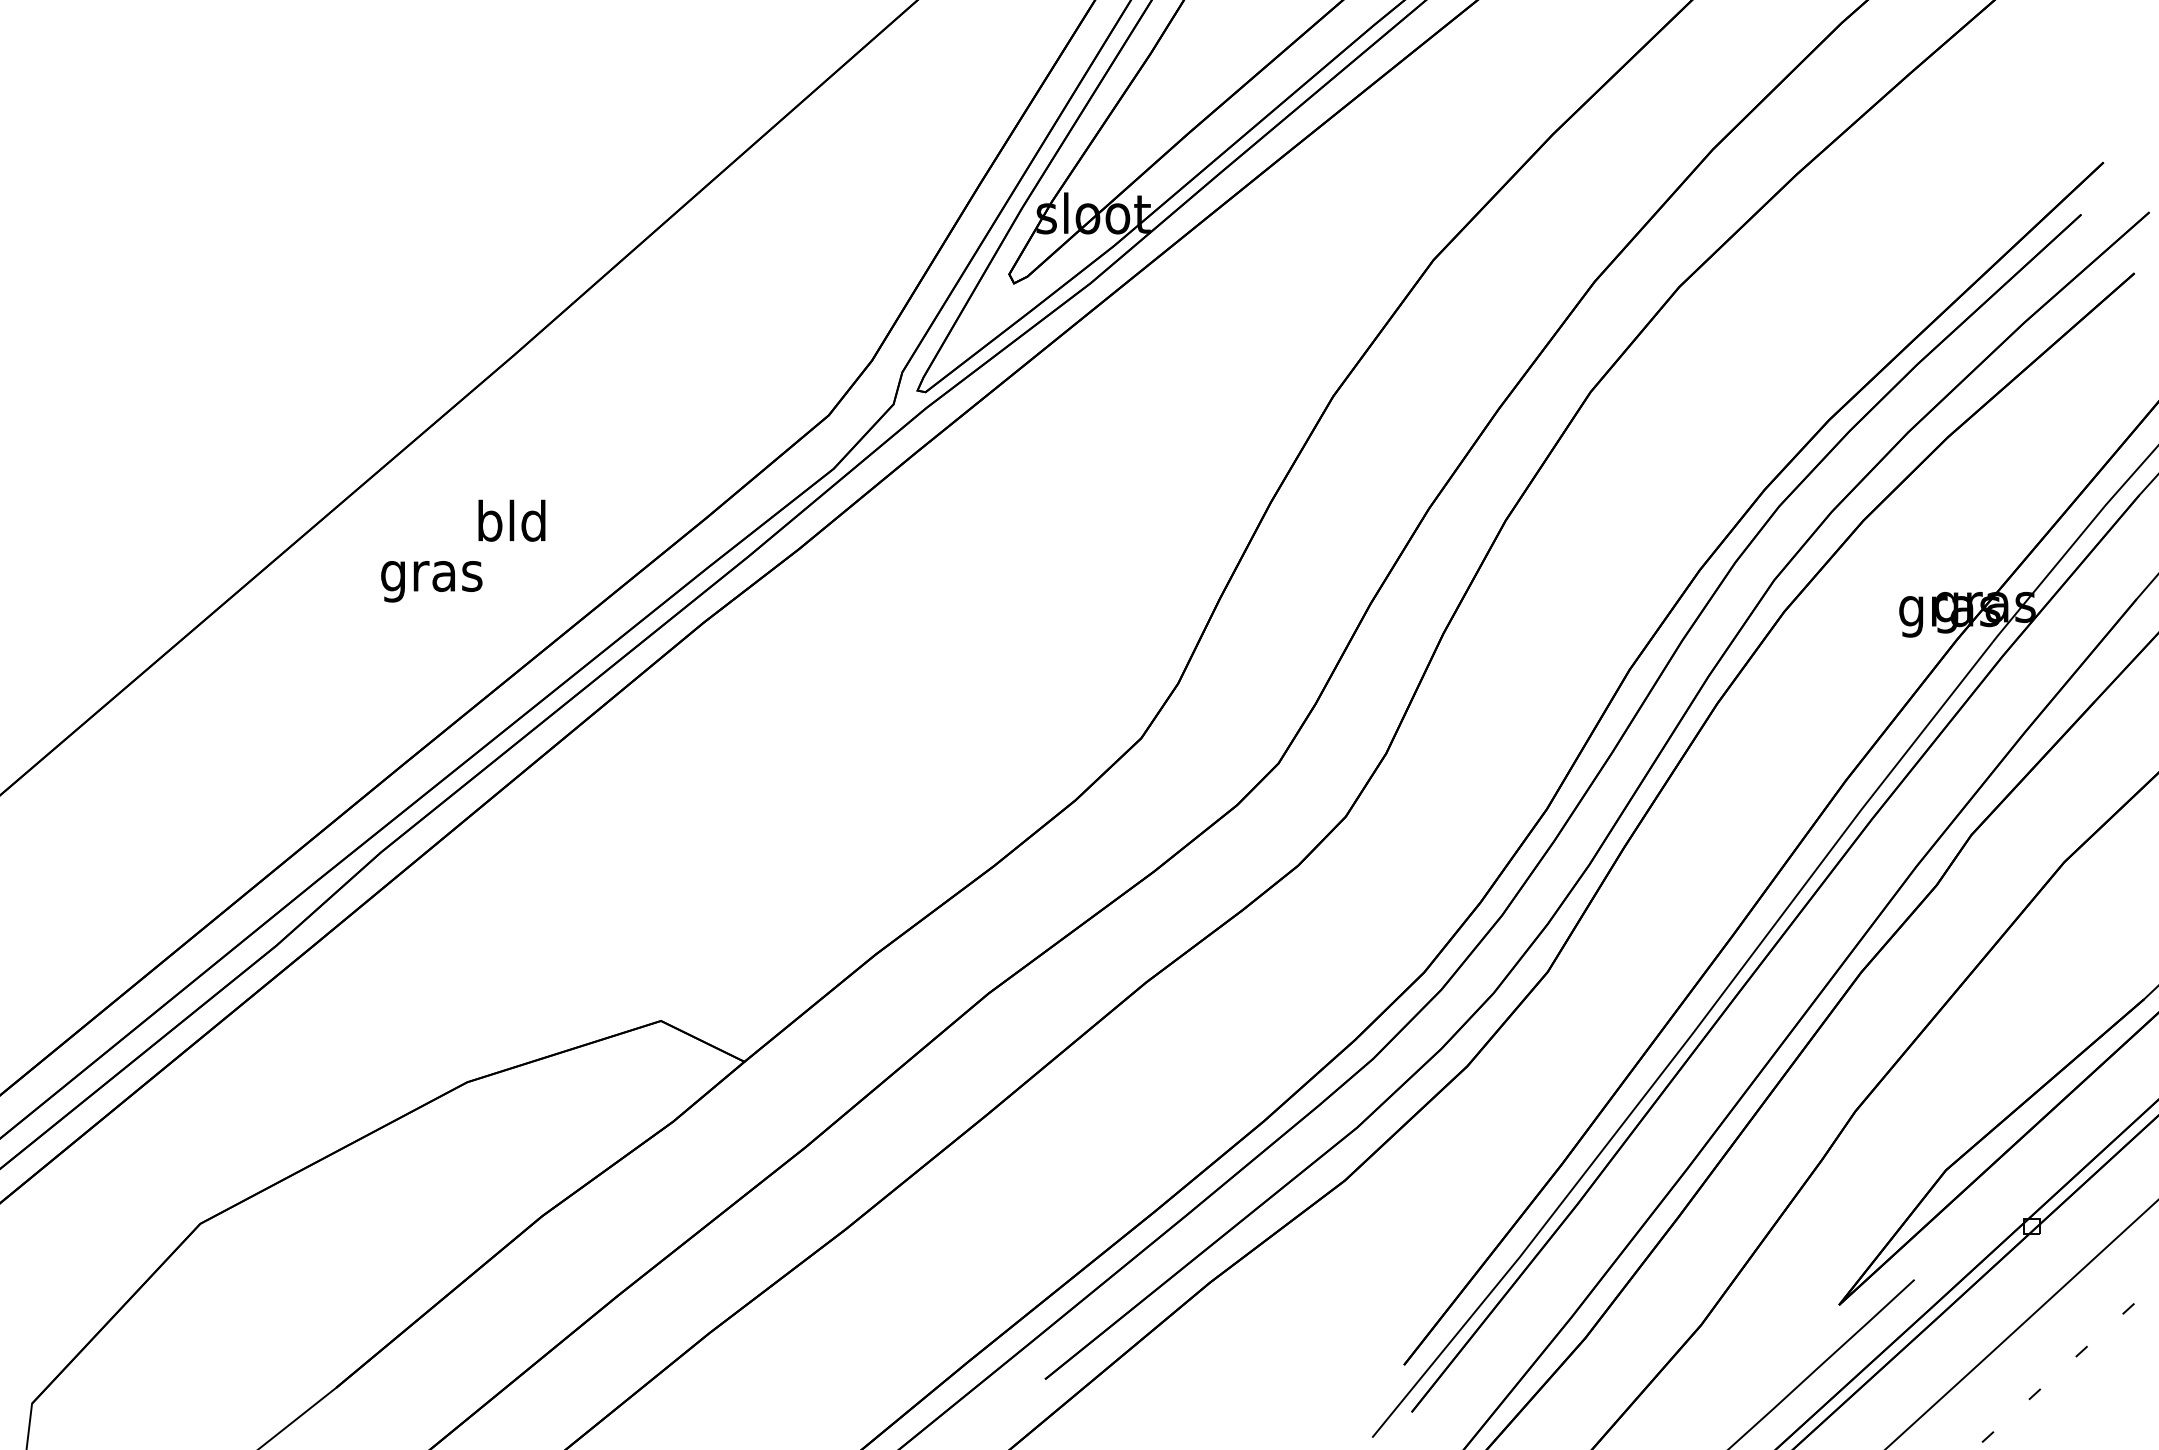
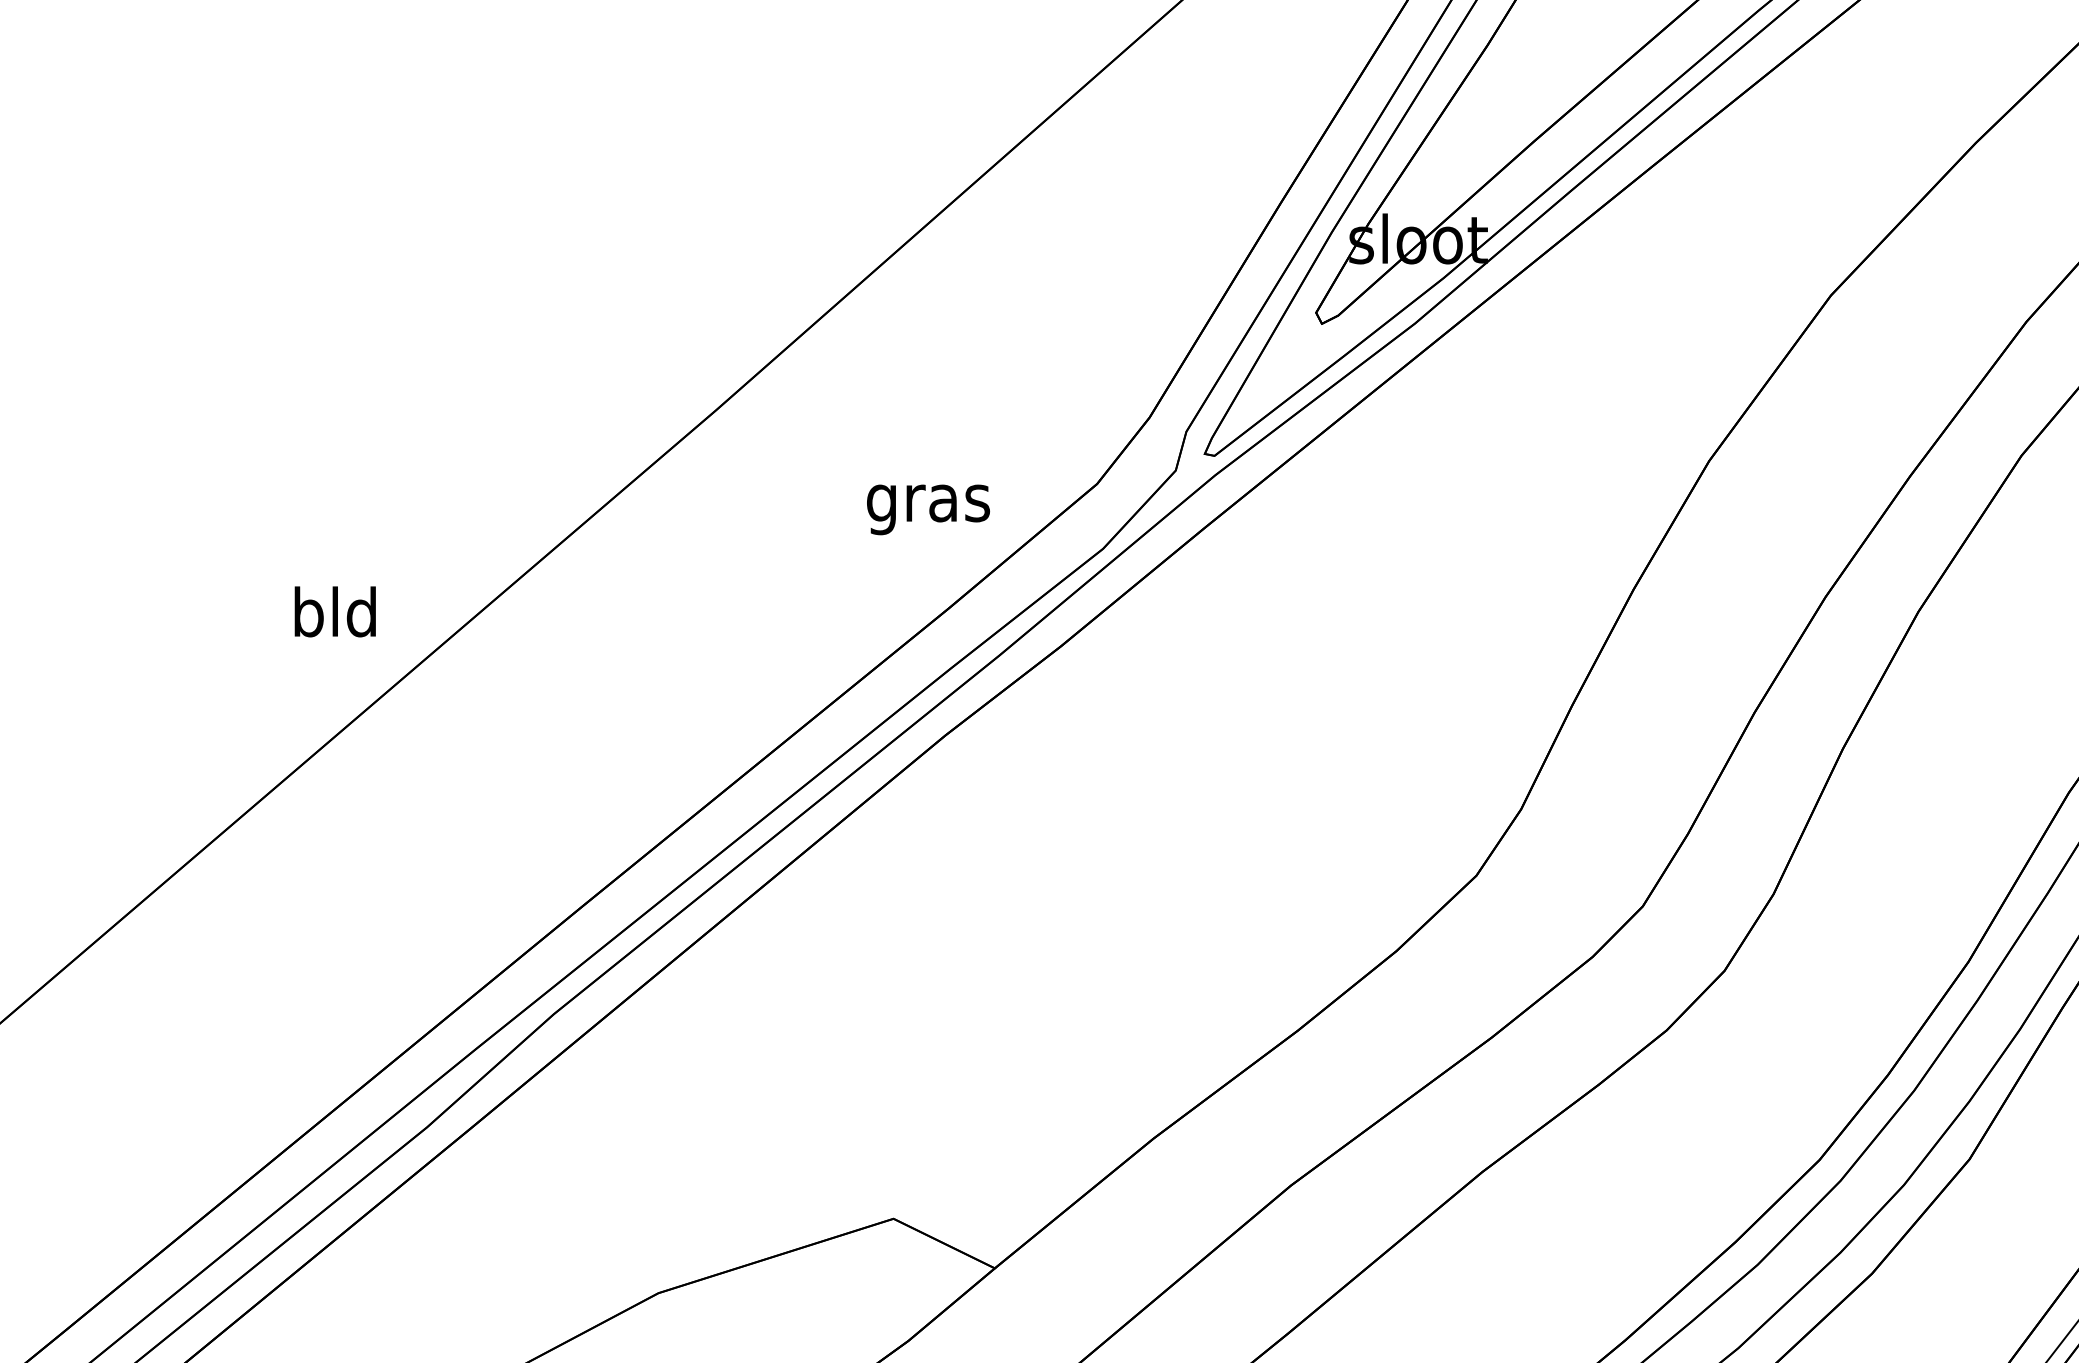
text: (511, 520) -> (334, 611), moved
text: (431, 581) -> (928, 509), moved

